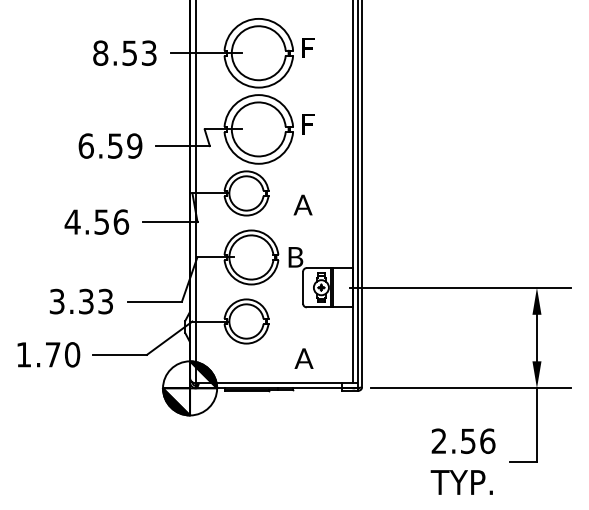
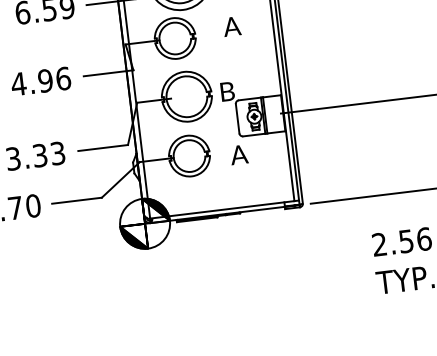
text: (302, 204) -> (231, 26), moved
text: (101, 221) -> (45, 80), 4.56 -> 4.96
text: (303, 358) -> (238, 154), moved

